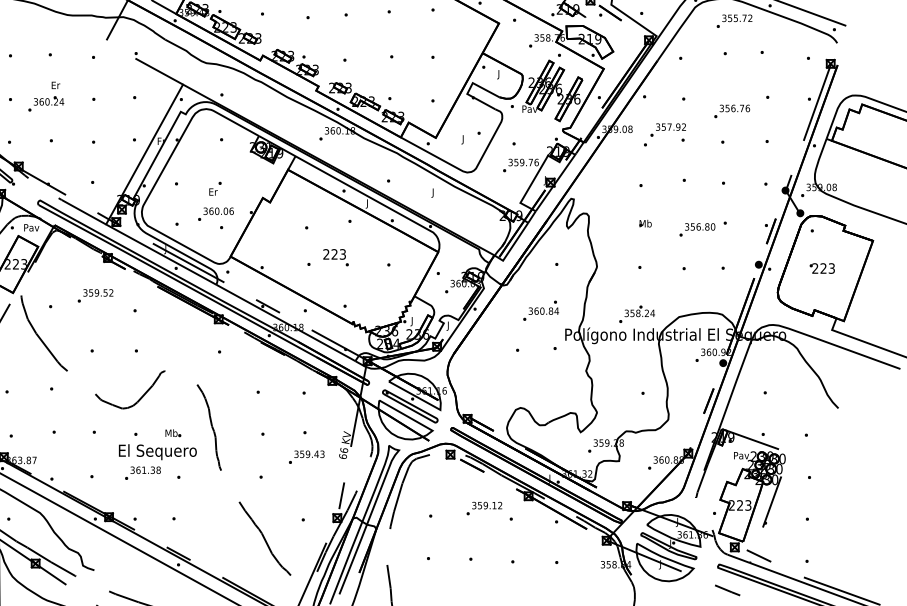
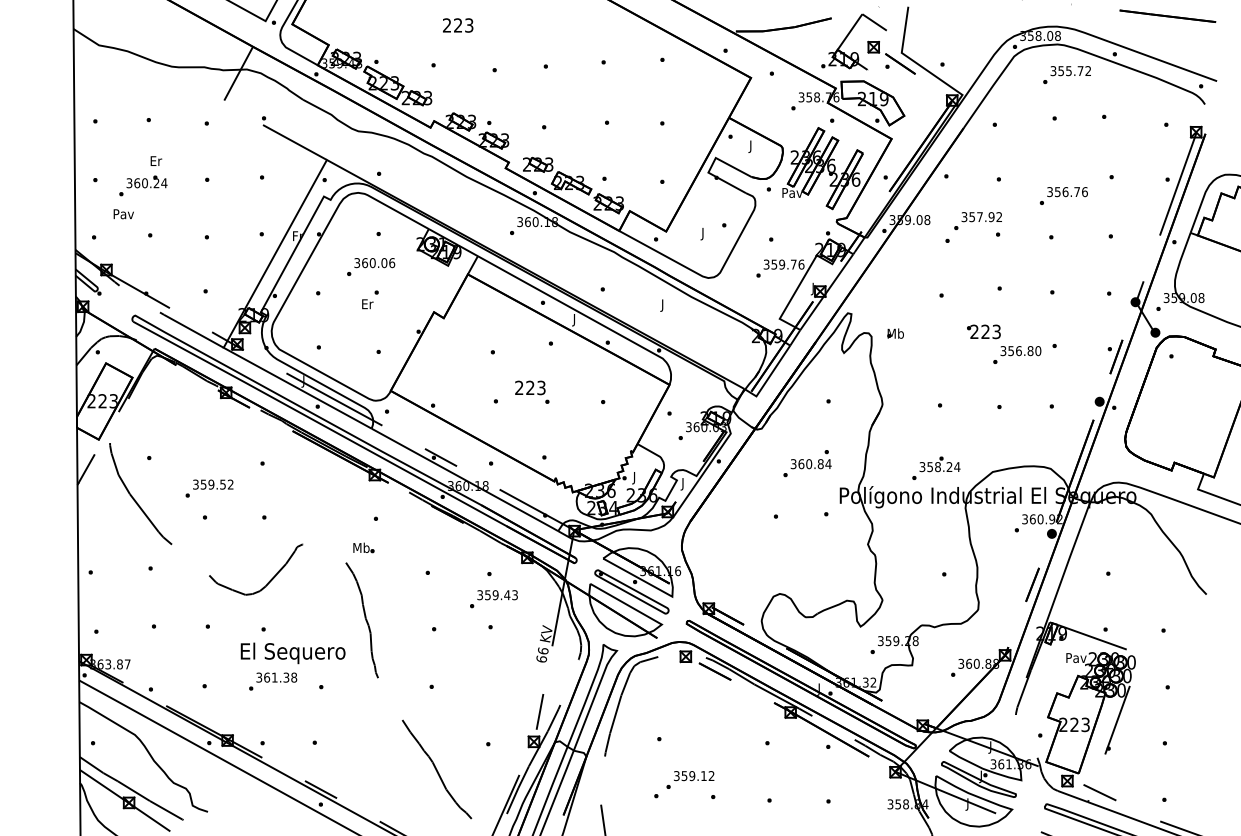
text: (216, 213) -> (371, 266), moved
text: (645, 223) -> (895, 333), moved
text: (31, 228) -> (123, 214), moved
text: (822, 268) -> (983, 331), moved
text: (95, 295) -> (209, 488), moved
text: (173, 432) -> (363, 547), moved
text: (306, 457) -> (493, 599), moved
text: (484, 508) -> (690, 779), moved

